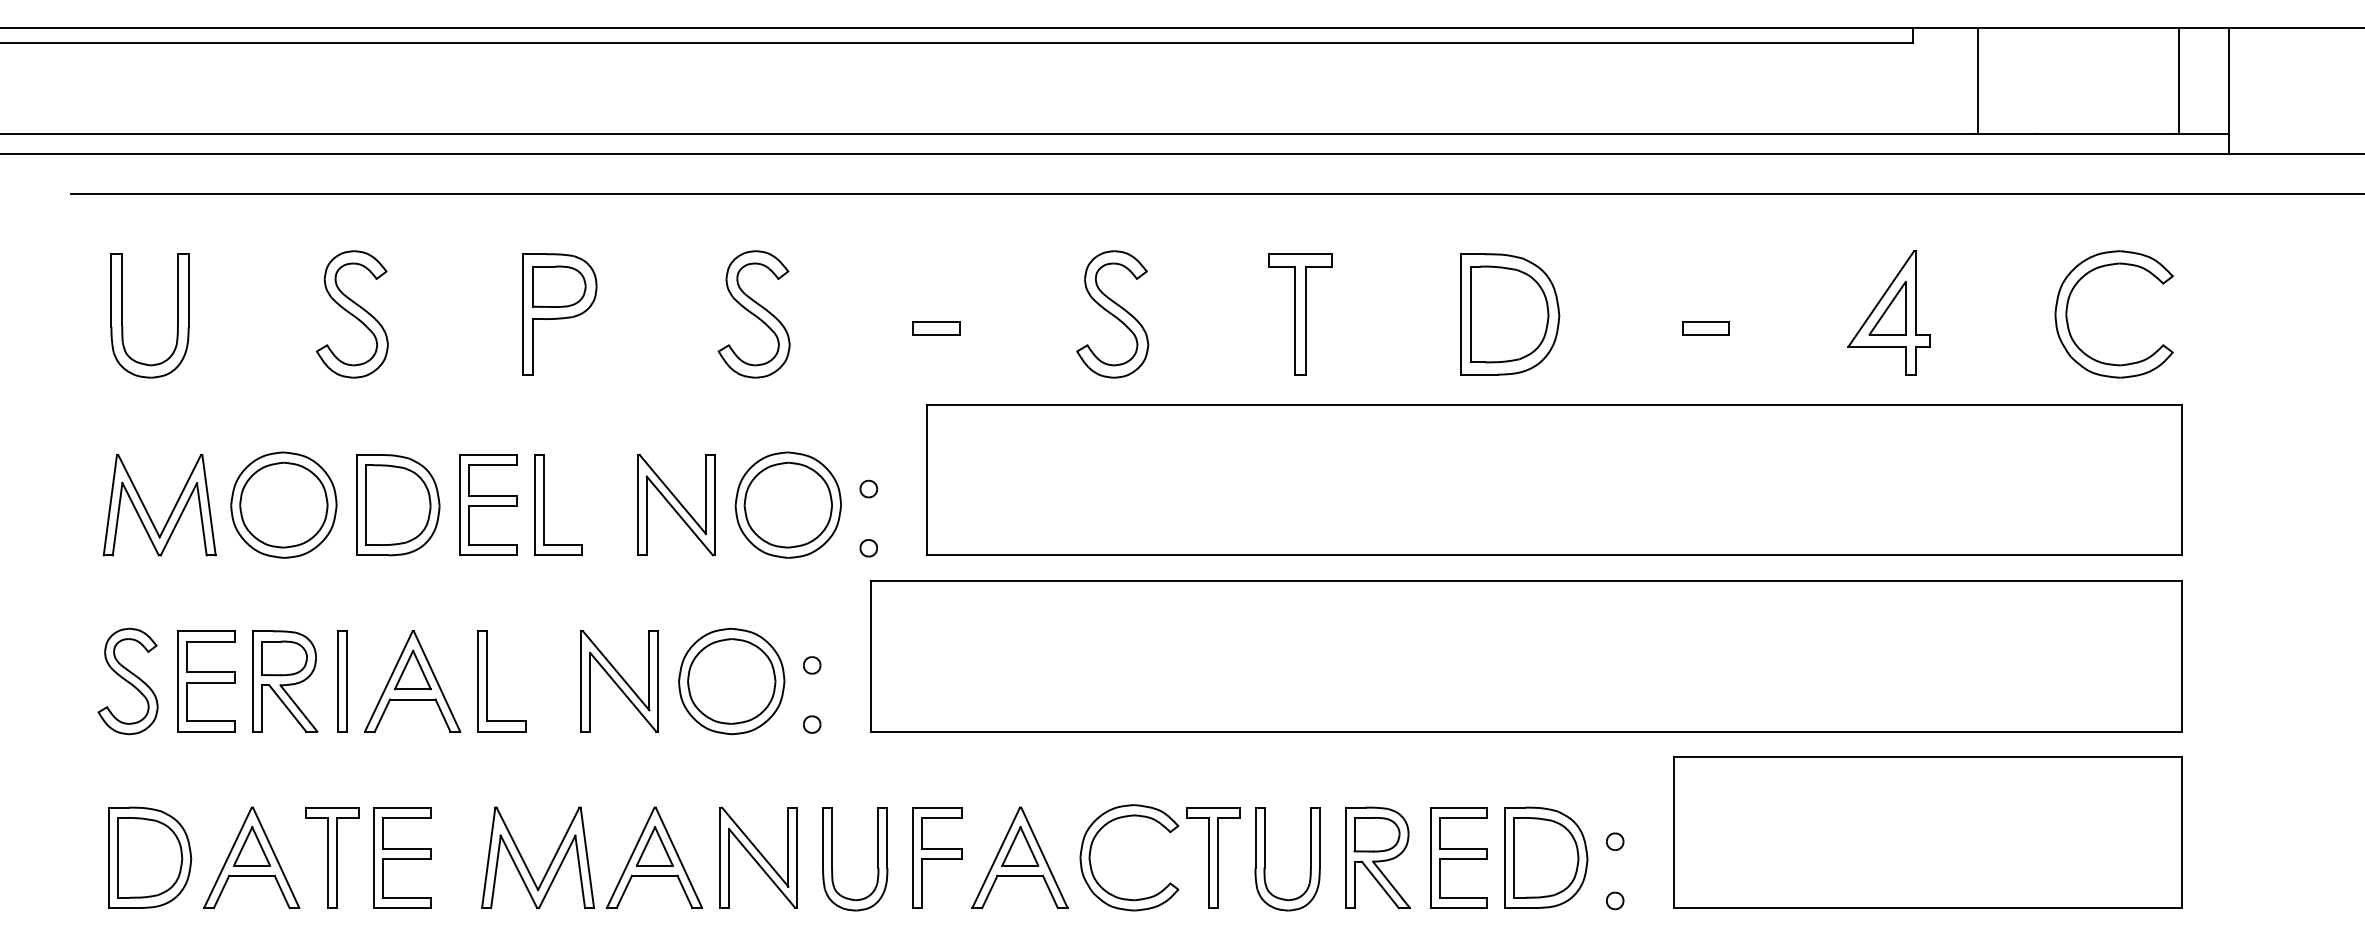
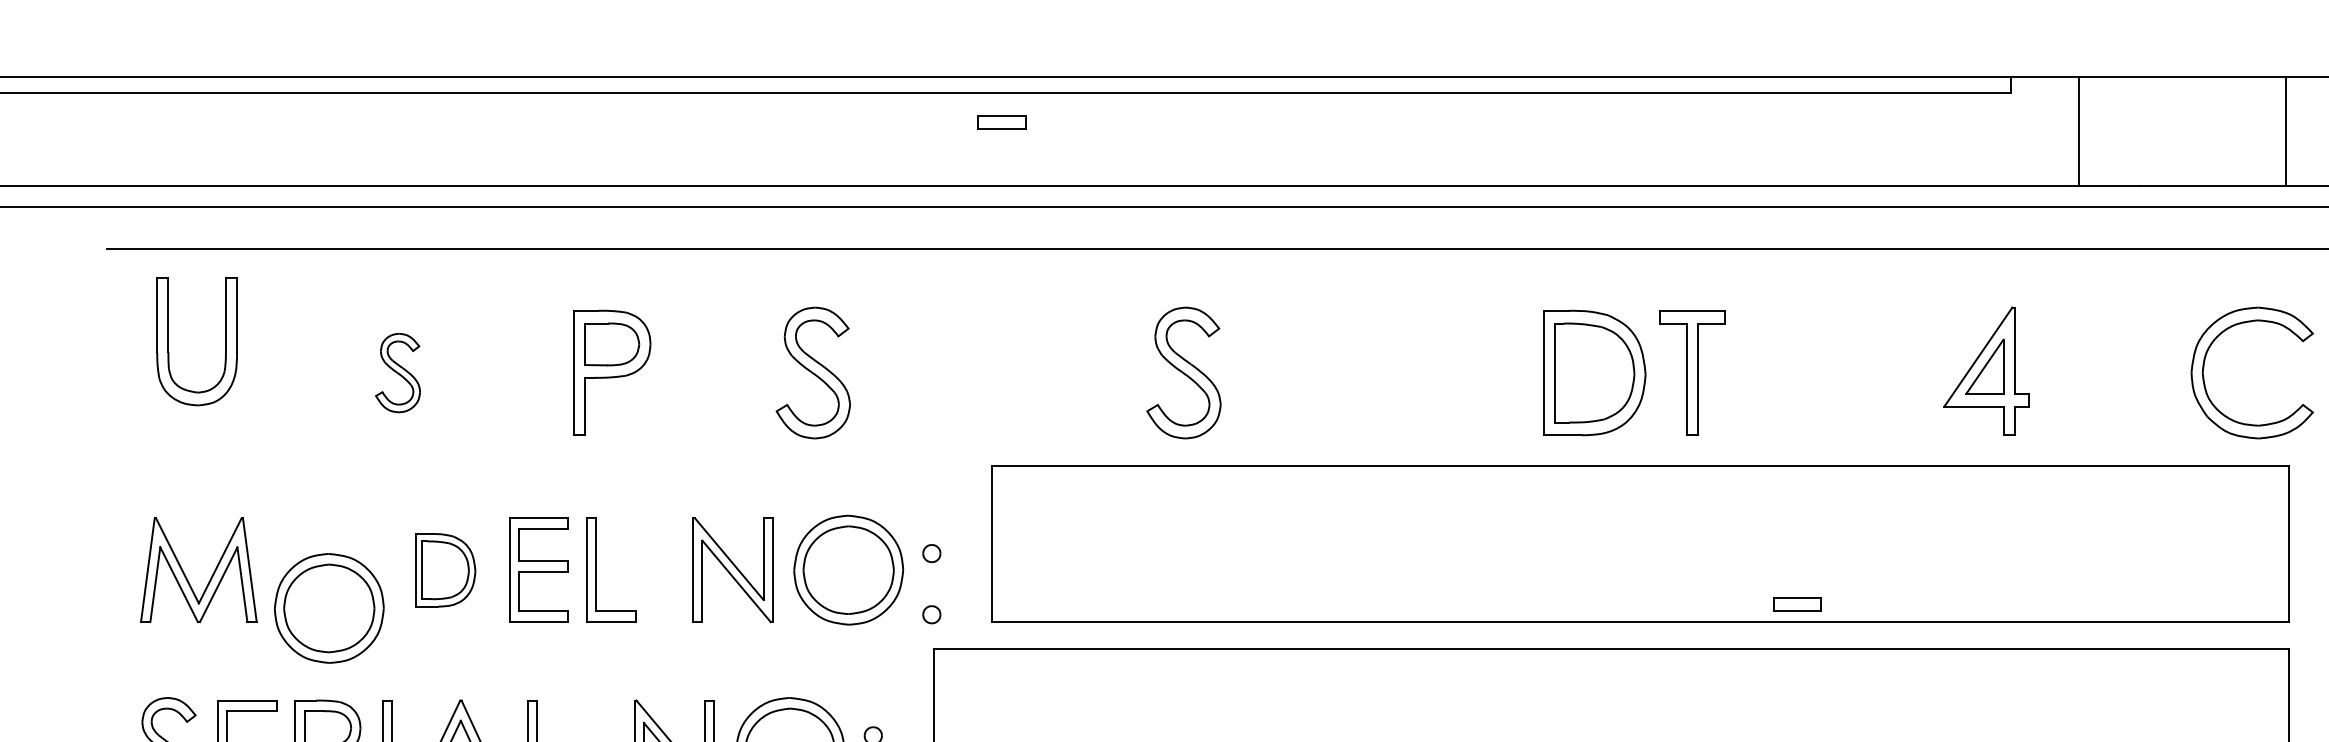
part: (352, 314) -> (398, 373), size x0.6
part: (1300, 314) -> (1692, 373), moved
part: (122, 315) -> (168, 341), moved
part: (2068, 322) -> (2205, 381), moved
part: (936, 328) -> (1001, 122), moved
part: (1705, 328) -> (1796, 604), moved
part: (283, 504) -> (328, 607), moved
part: (398, 505) -> (445, 570), size x0.7

